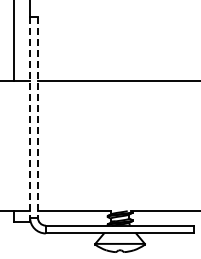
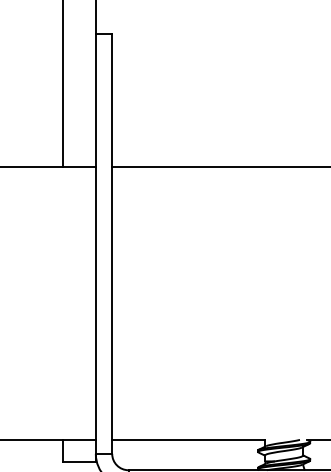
line: (30, 117) -> (96, 243), dashed -> solid
line: (37, 117) -> (111, 243), dashed -> solid

